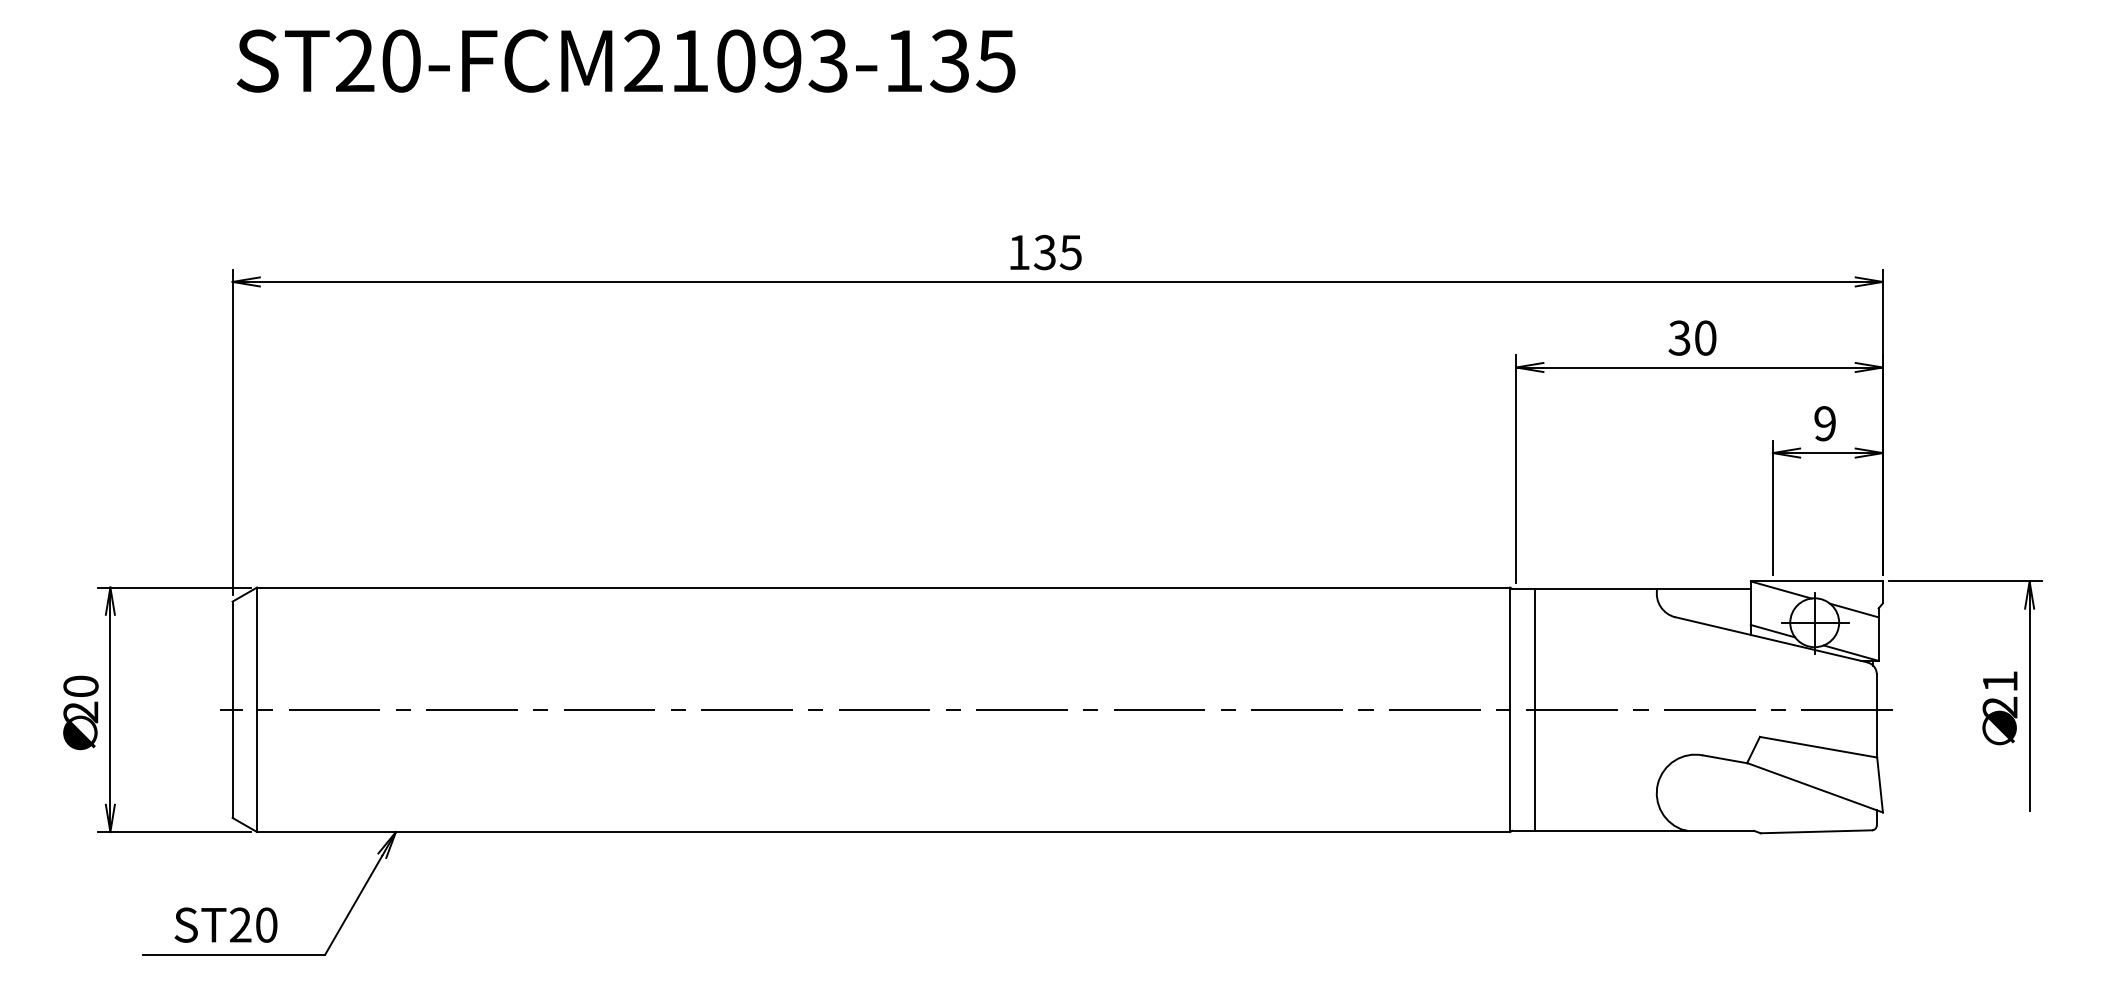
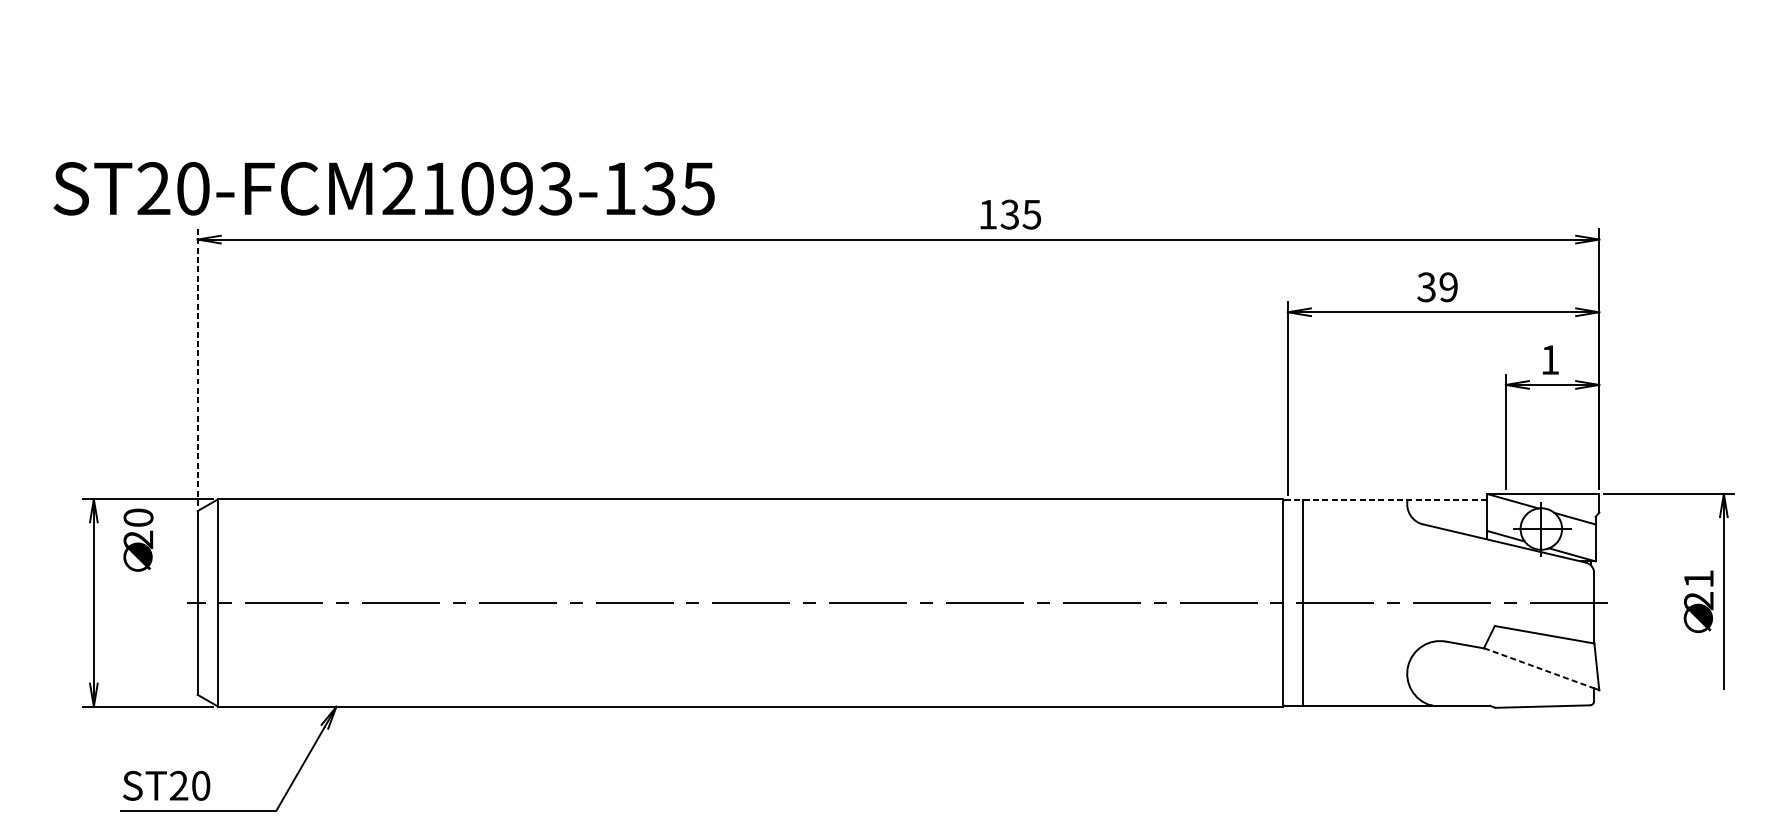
text: (625, 60) -> (383, 188), moved
text: (1045, 252) -> (1010, 214), moved
text: (1705, 337) -> (1448, 286), 30 -> 39
text: (1824, 423) -> (1549, 359), 9 -> 1
line: (232, 432) -> (197, 367), solid -> dashed
line: (1630, 588) -> (1384, 499), solid -> dashed
text: (80, 712) -> (138, 539), moved
line: (1812, 786) -> (1539, 668), solid -> dashed
text: (225, 924) -> (166, 785), moved

